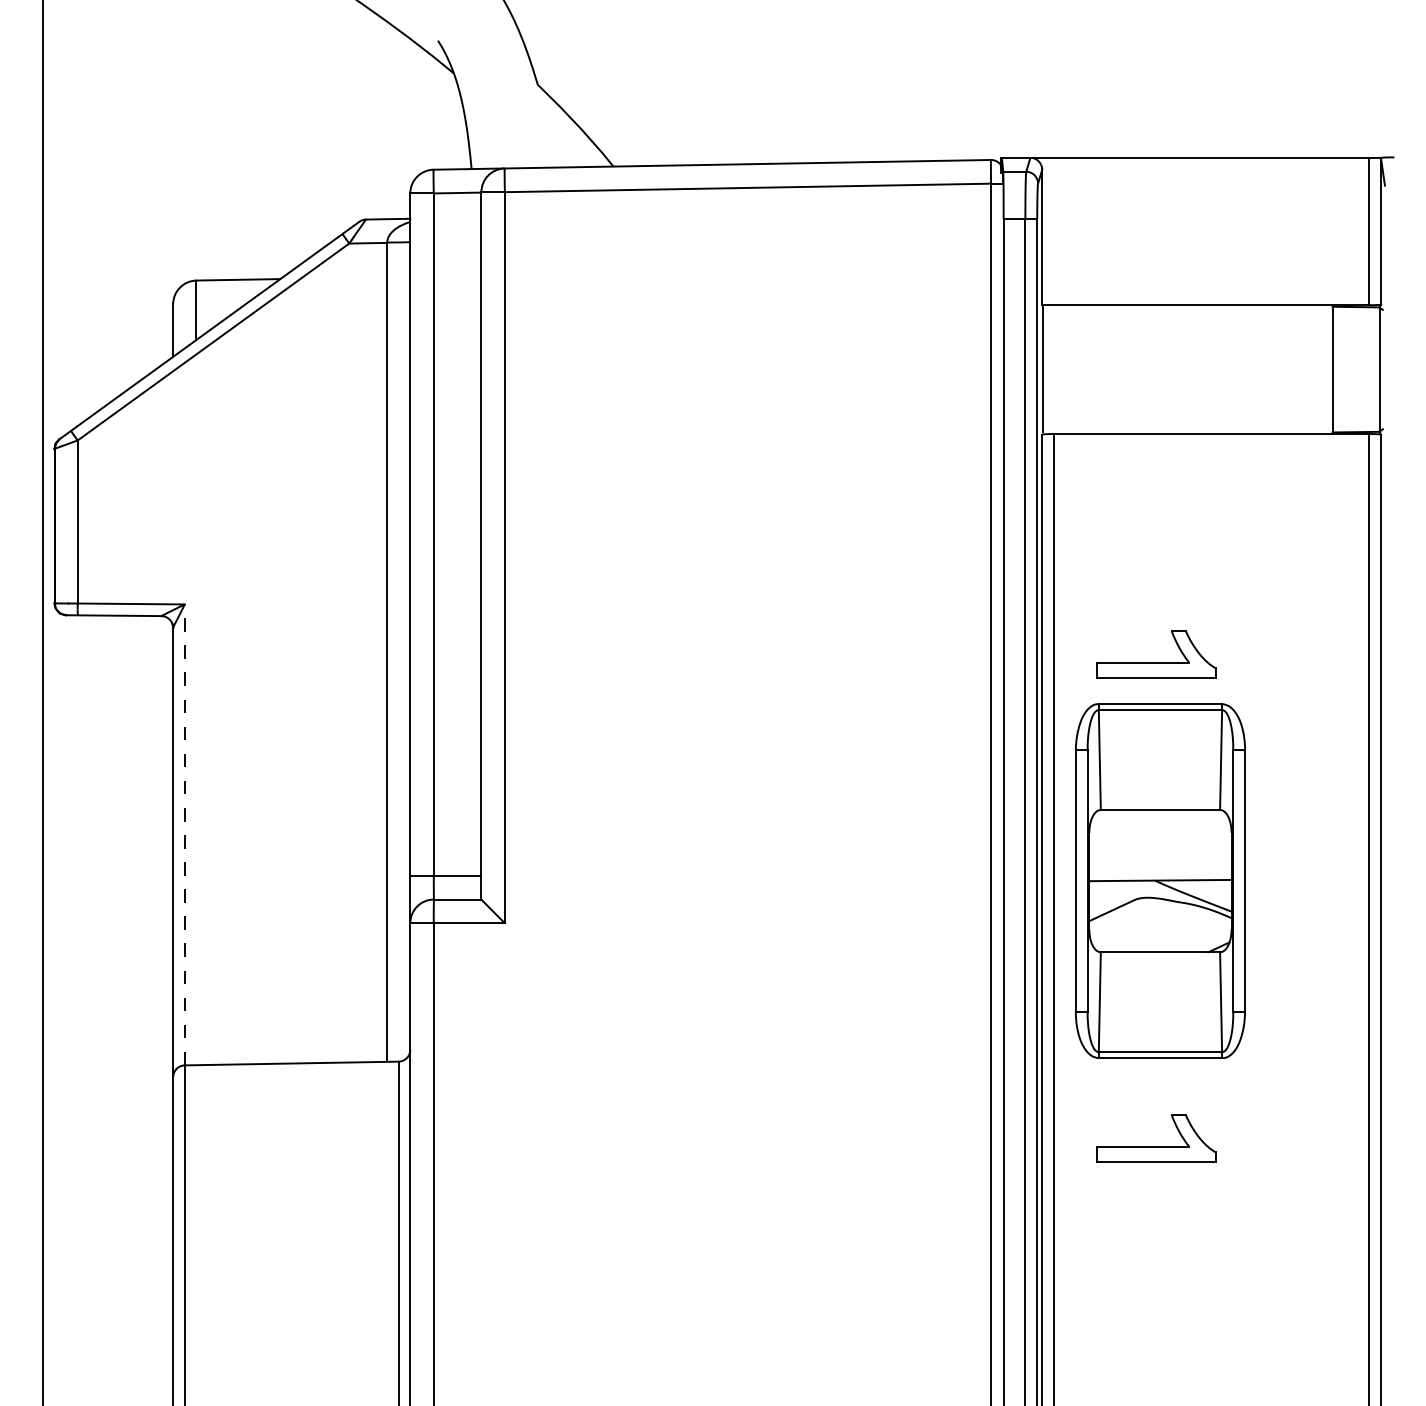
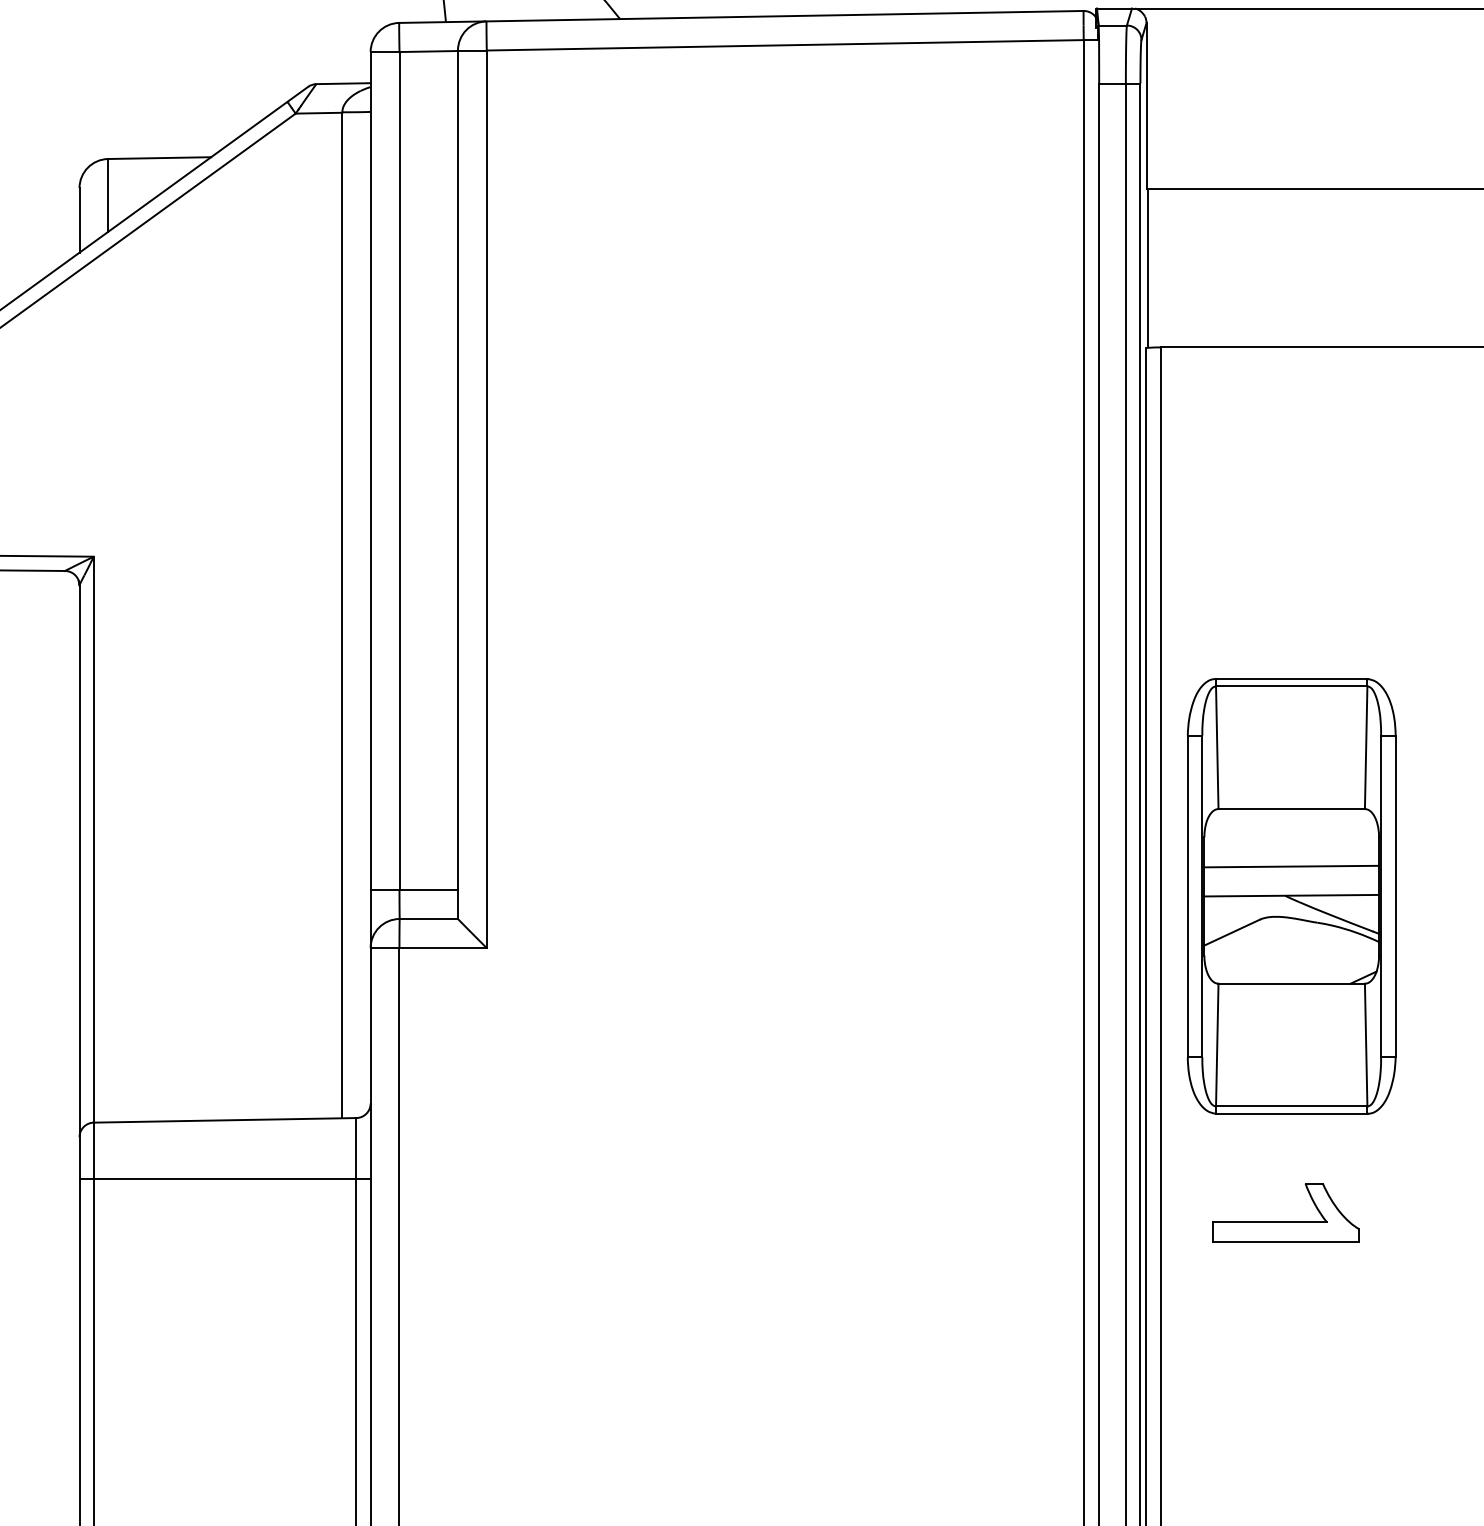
part: (1156, 662) -> (1286, 627), removed
line: (184, 834) -> (93, 839), dashed -> solid
line: (1160, 856) -> (1291, 866), added
line: (291, 1111) -> (224, 1179), added

